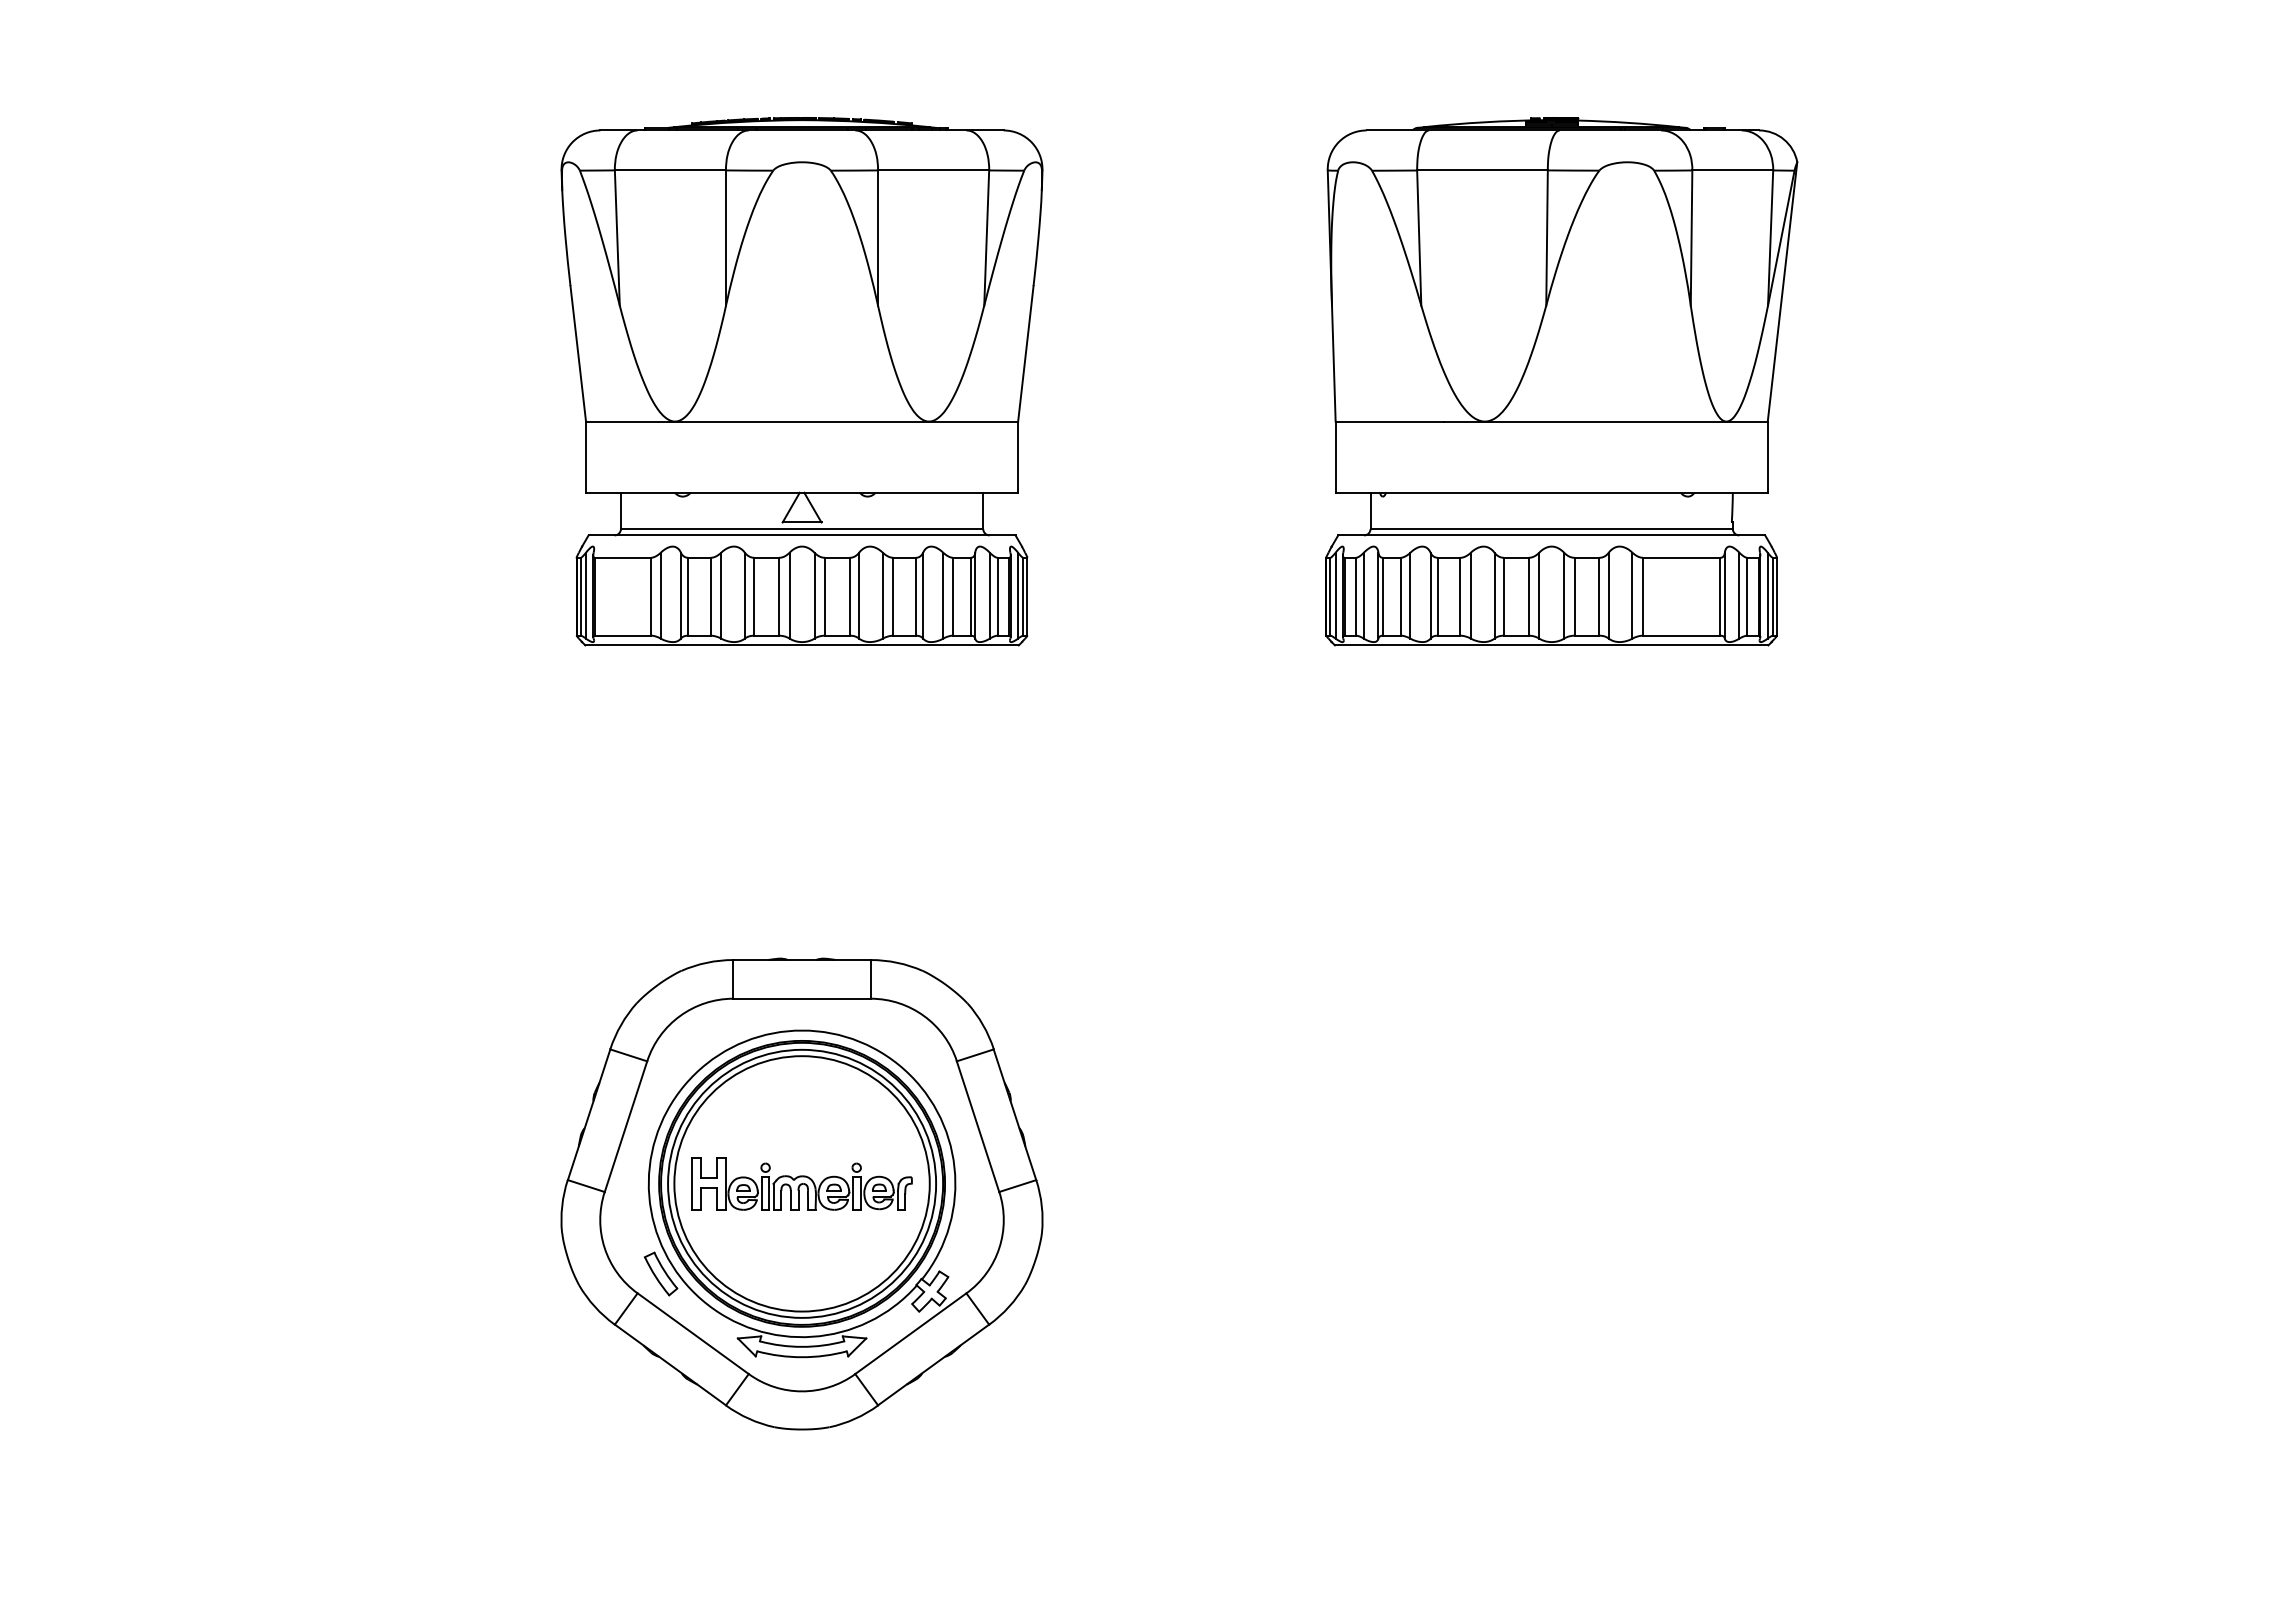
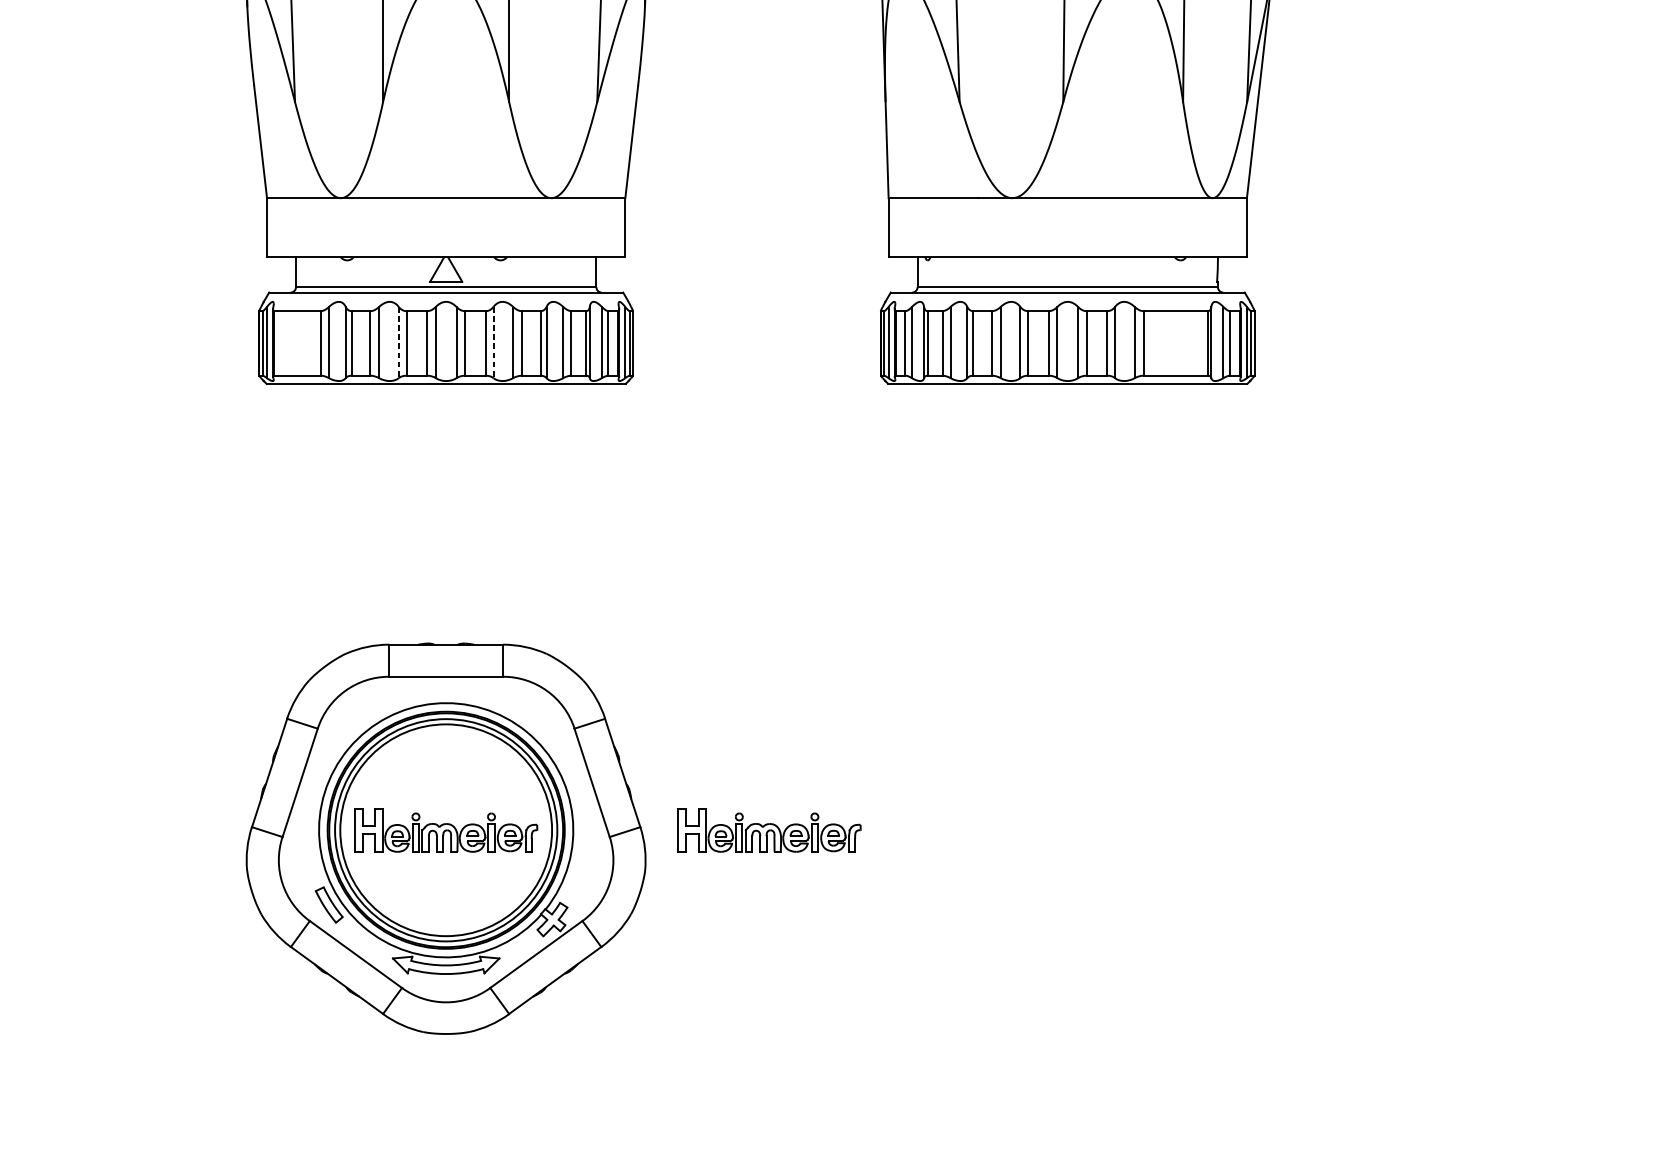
line: (744, 595) -> (398, 342), solid -> dashed
line: (859, 595) -> (493, 342), solid -> dashed
part: (1191, 1183) -> (769, 829), added

